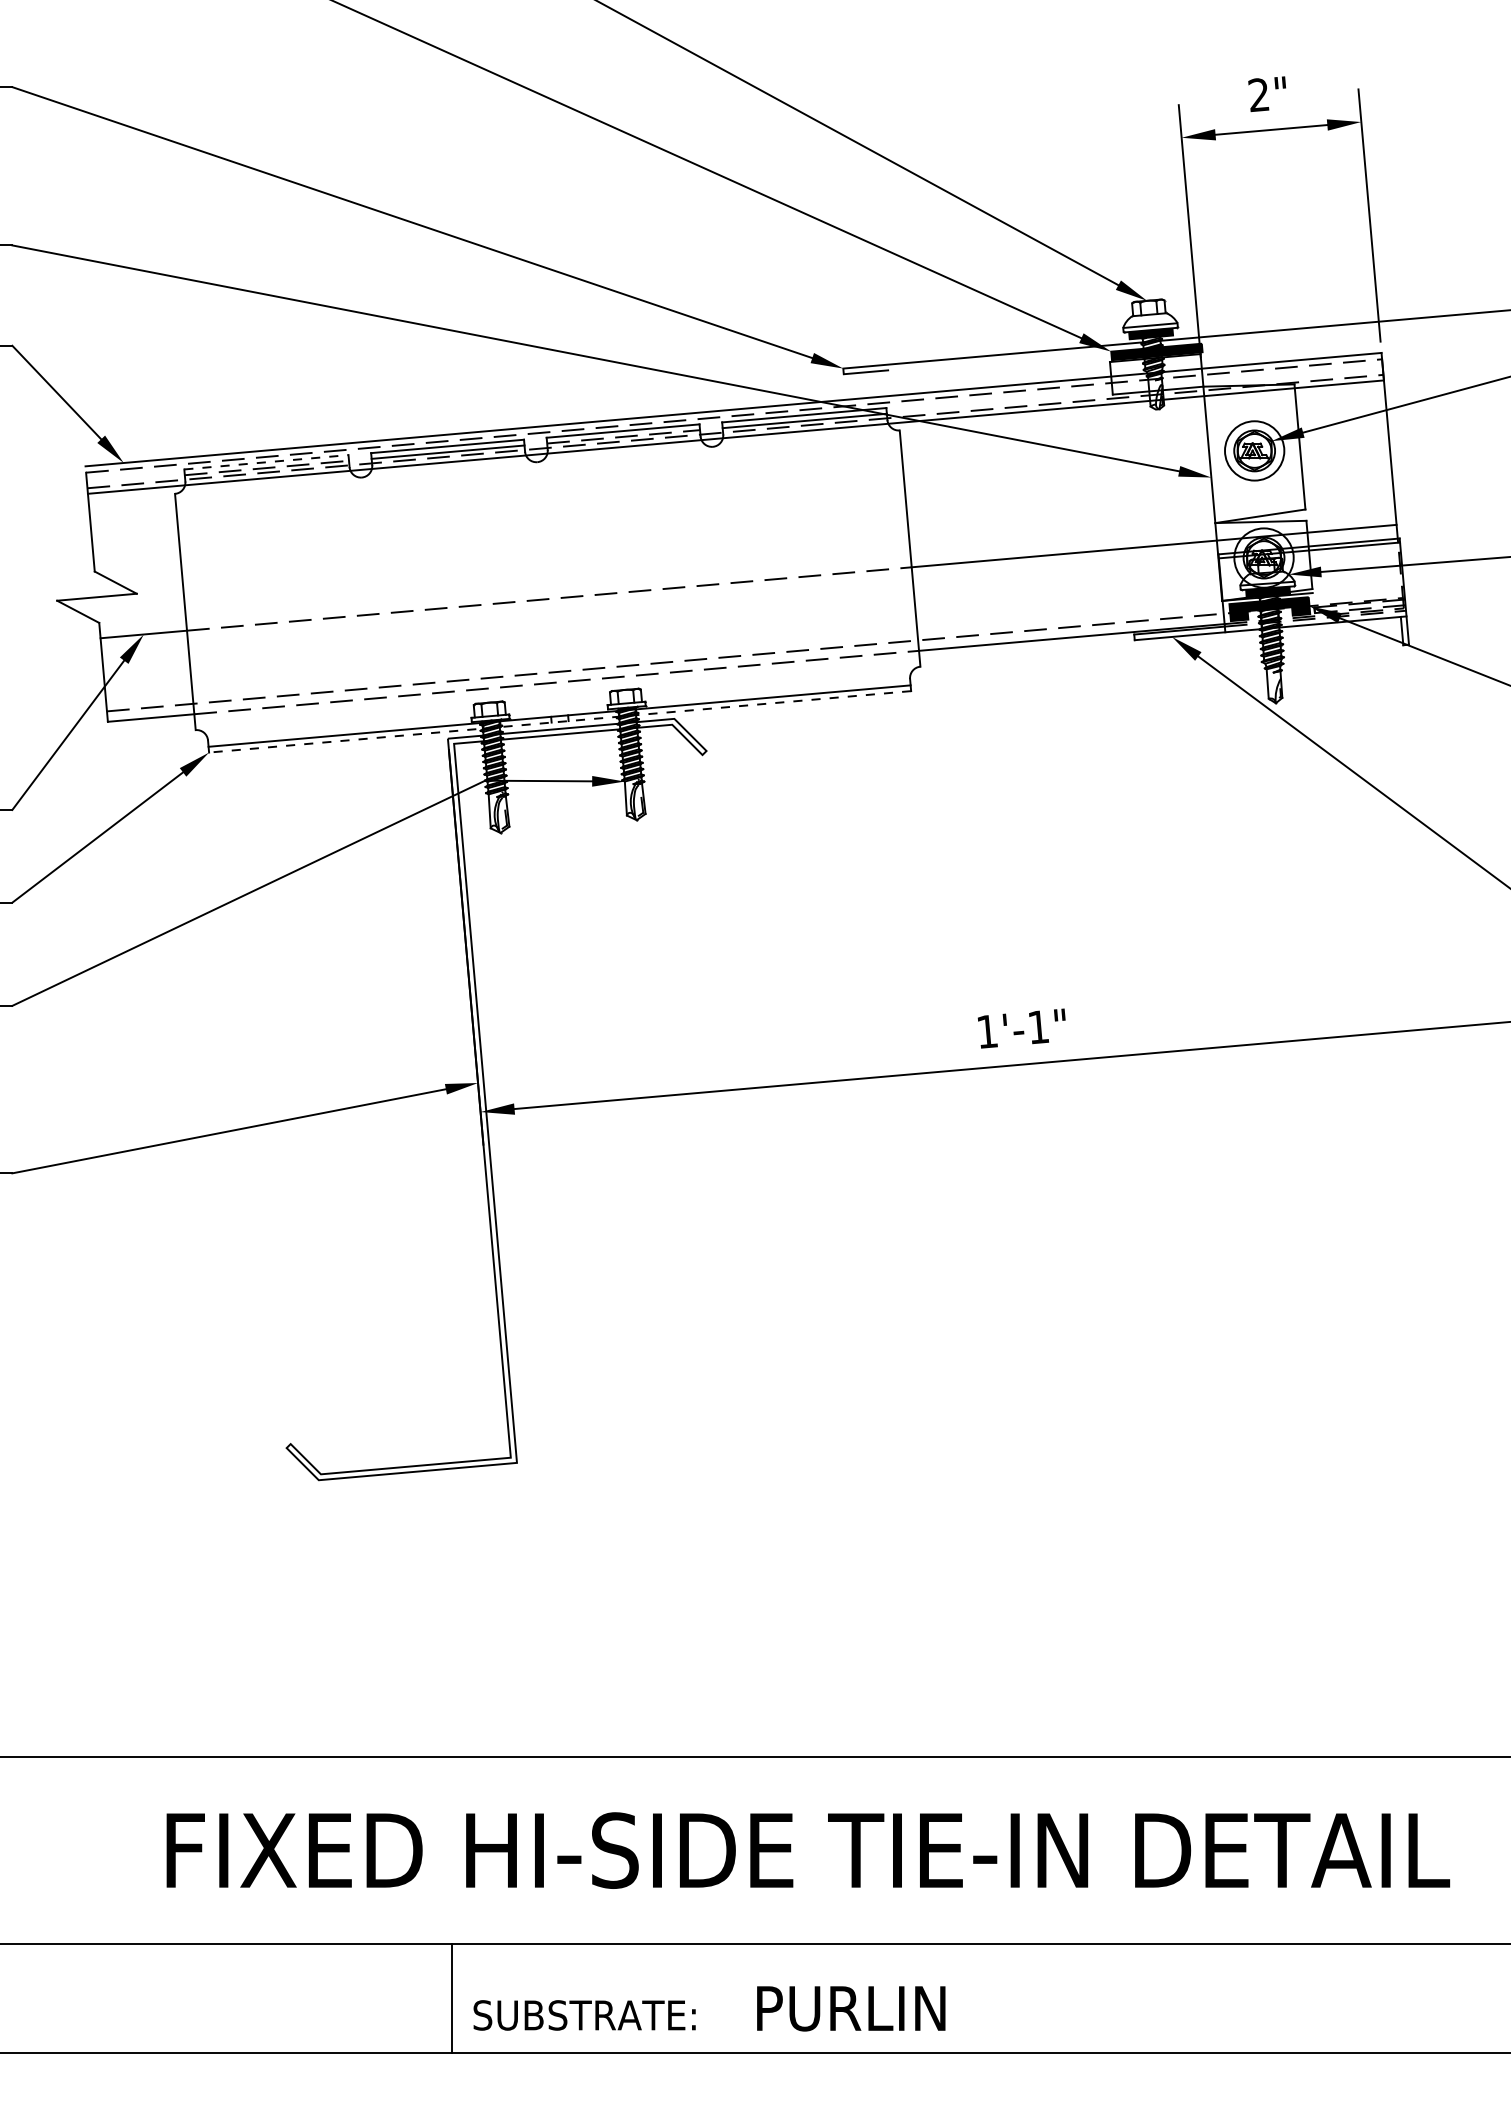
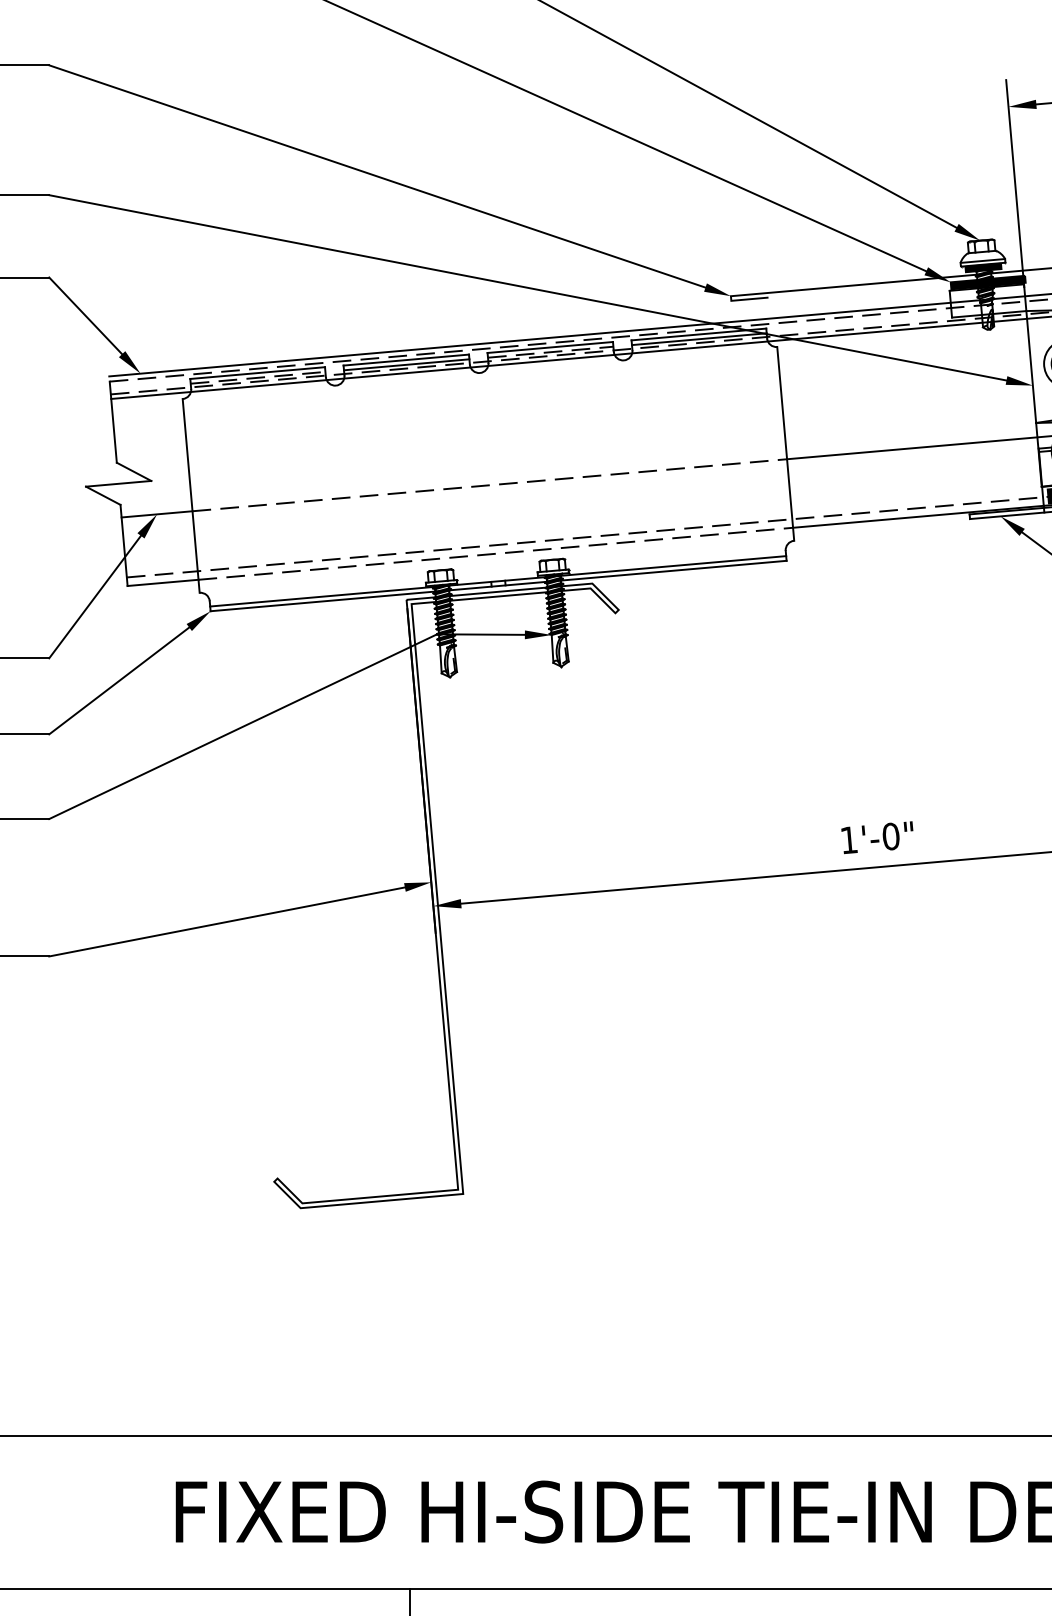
line: (266, 462) -> (257, 373), dashed -> solid
line: (559, 721) -> (498, 585), dashed -> solid
text: (1038, 1027) -> (891, 836), 1'-1" -> 1'-0"

